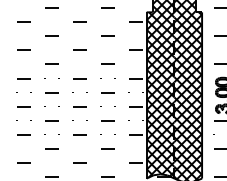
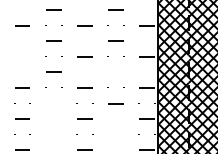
line: (23, 78) -> (22, 56), removed
line: (107, 92) -> (115, 72), removed
line: (51, 120) -> (53, 103), removed
line: (51, 148) -> (53, 134), removed
line: (107, 148) -> (115, 134), removed

